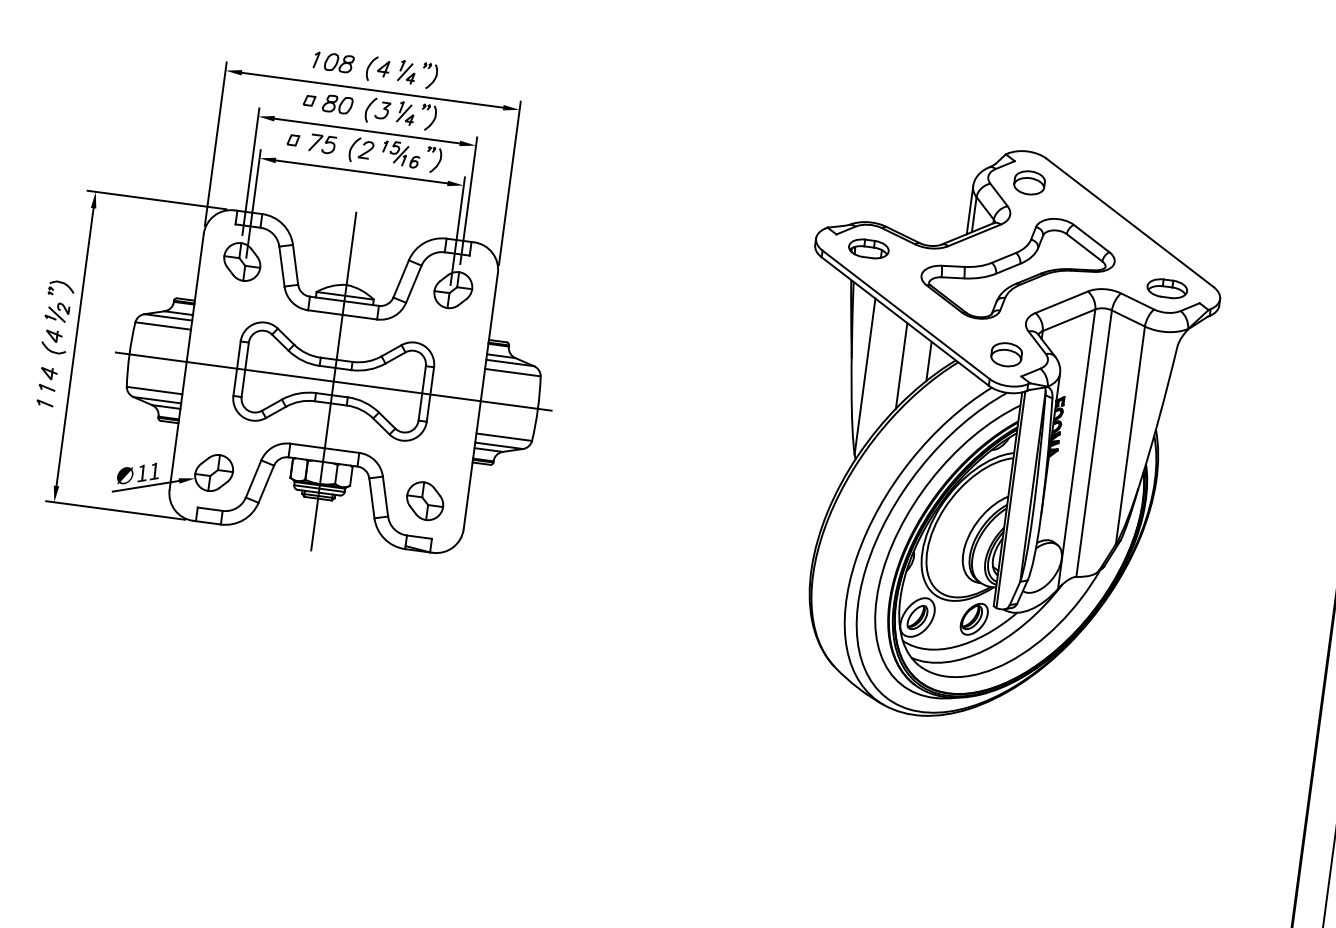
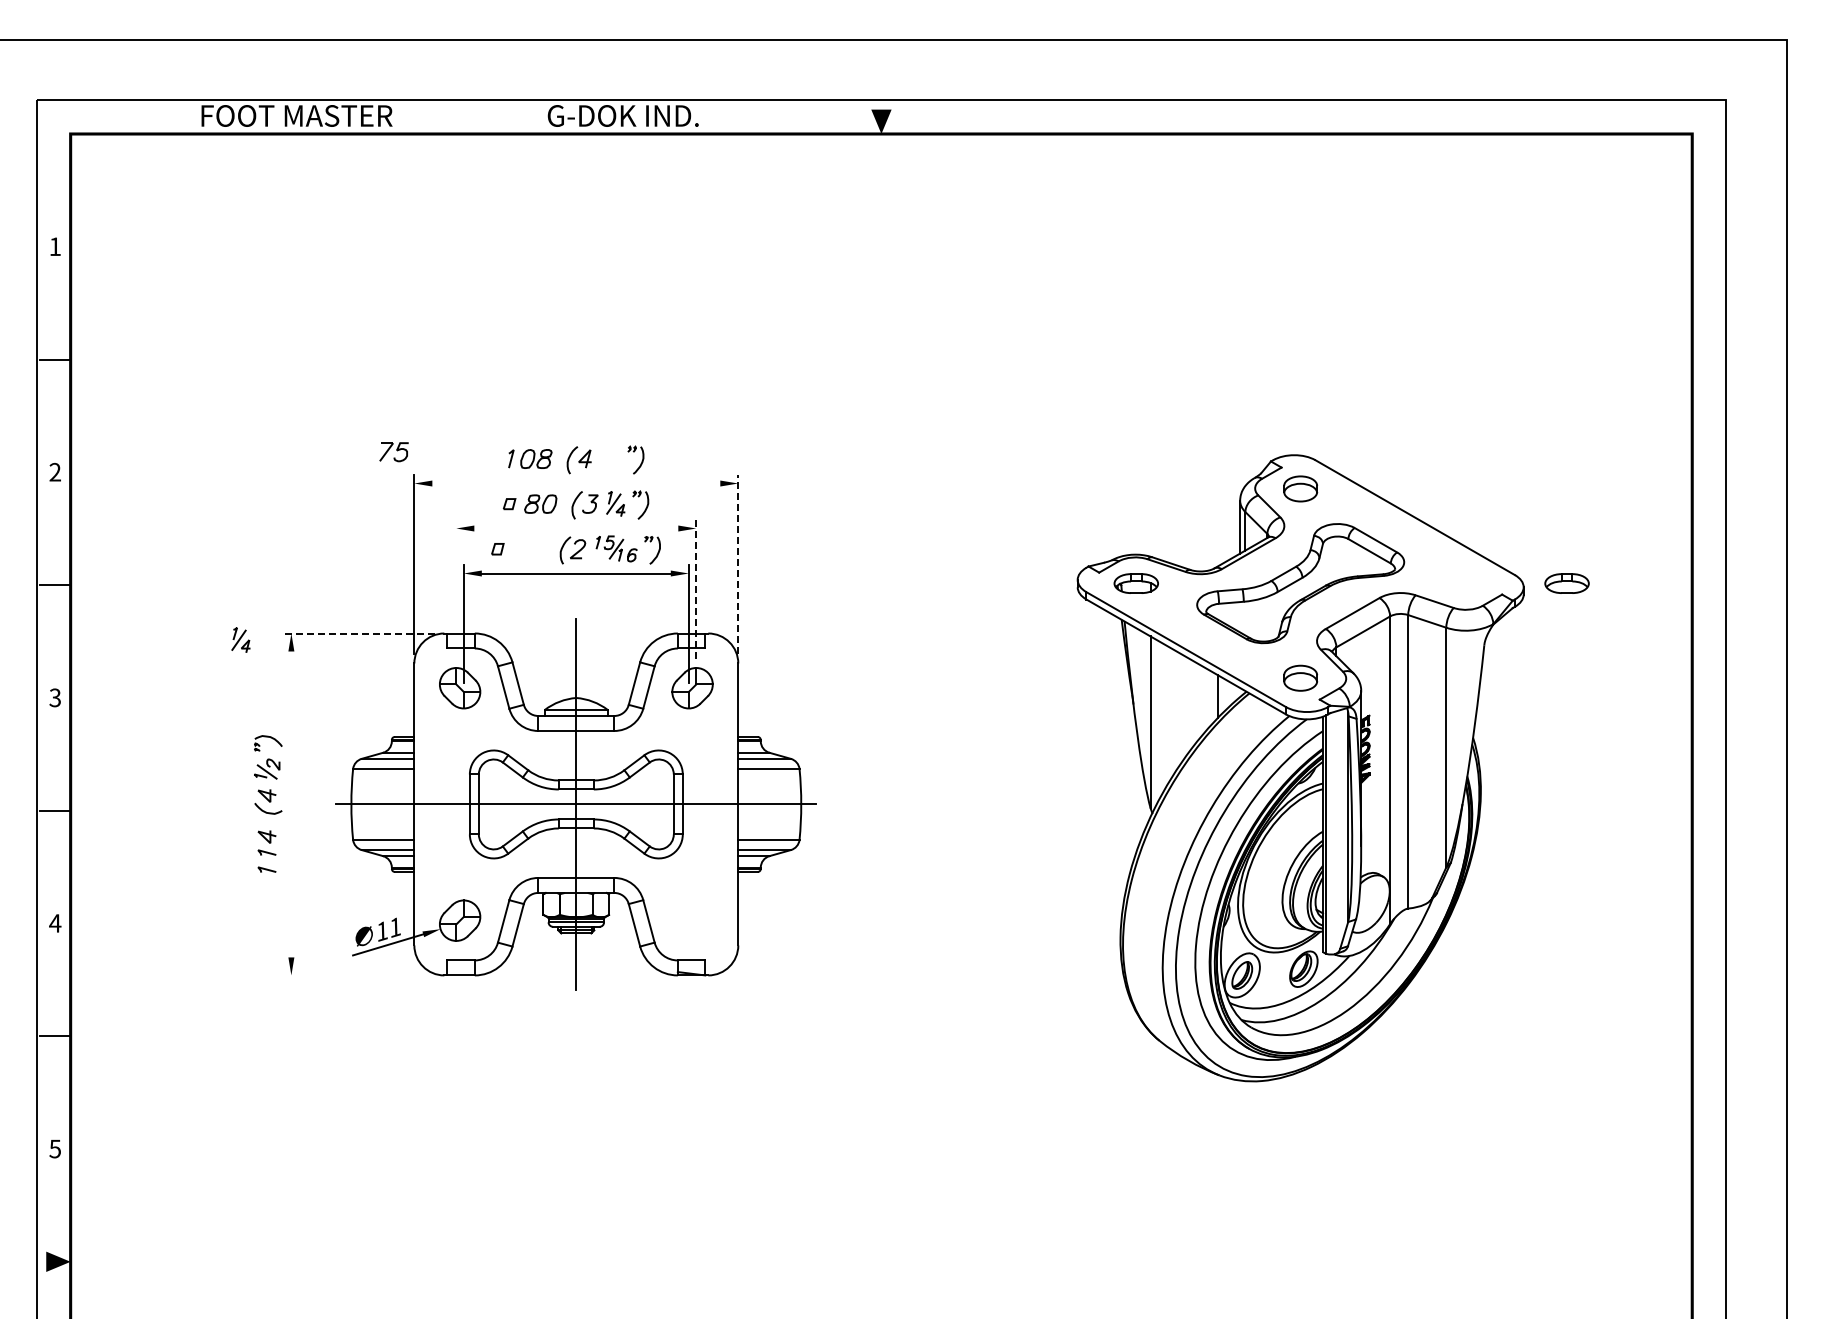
part: (406, 71) -> (240, 639), moved
line: (372, 90) -> (576, 483), removed
line: (367, 131) -> (576, 528), removed
part: (322, 144) -> (393, 452), moved
line: (250, 171) -> (456, 589), removed
line: (510, 183) -> (738, 564), solid -> dashed
line: (156, 200) -> (358, 633), solid -> dashed
line: (468, 201) -> (696, 589), solid -> dashed
part: (1166, 288) -> (1566, 583), moved
line: (75, 347) -> (291, 804), removed
line: (901, 365) -> (1188, 705), removed
part: (425, 501) -> (692, 920), removed
line: (115, 510) -> (358, 975), removed

